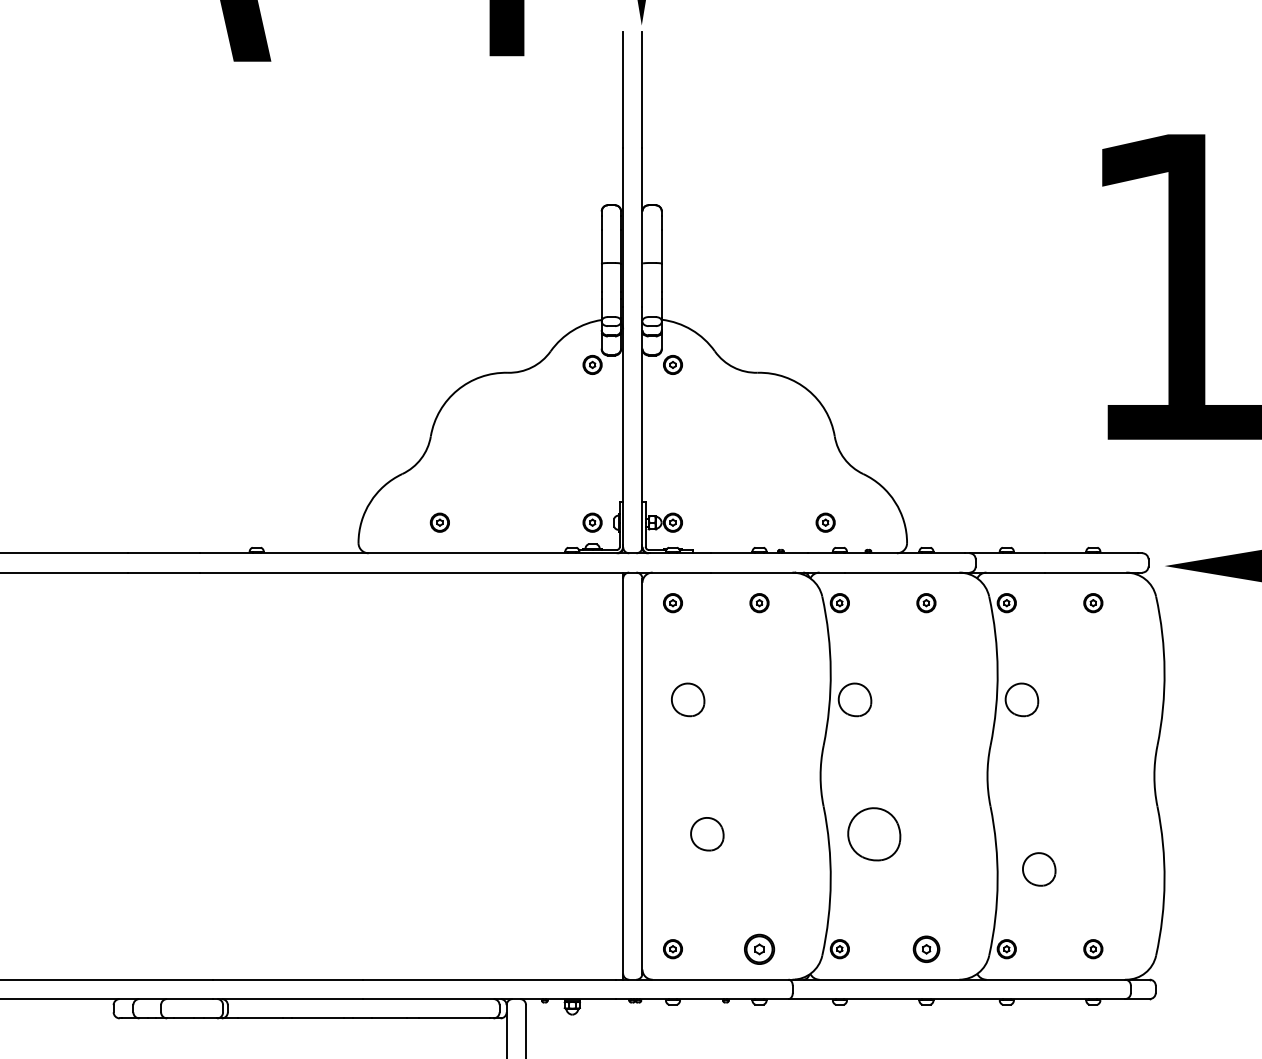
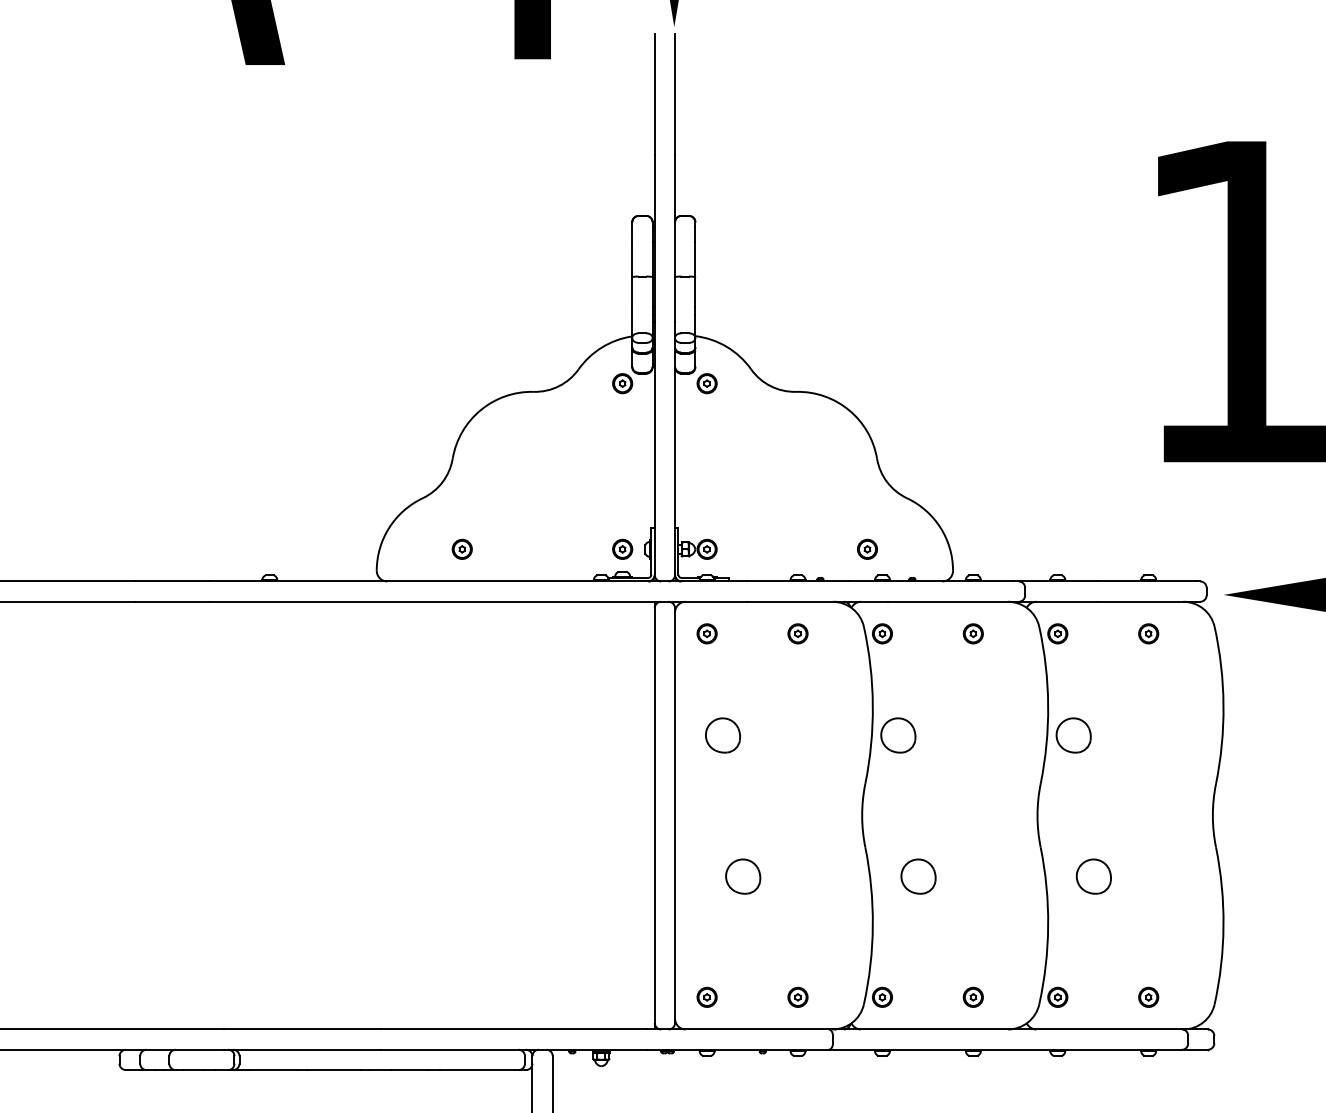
part: (874, 834) -> (918, 876), size x0.62
part: (1038, 869) -> (1093, 876), moved
part: (759, 948) -> (797, 996), size x0.62
part: (925, 948) -> (972, 996), size x0.71

